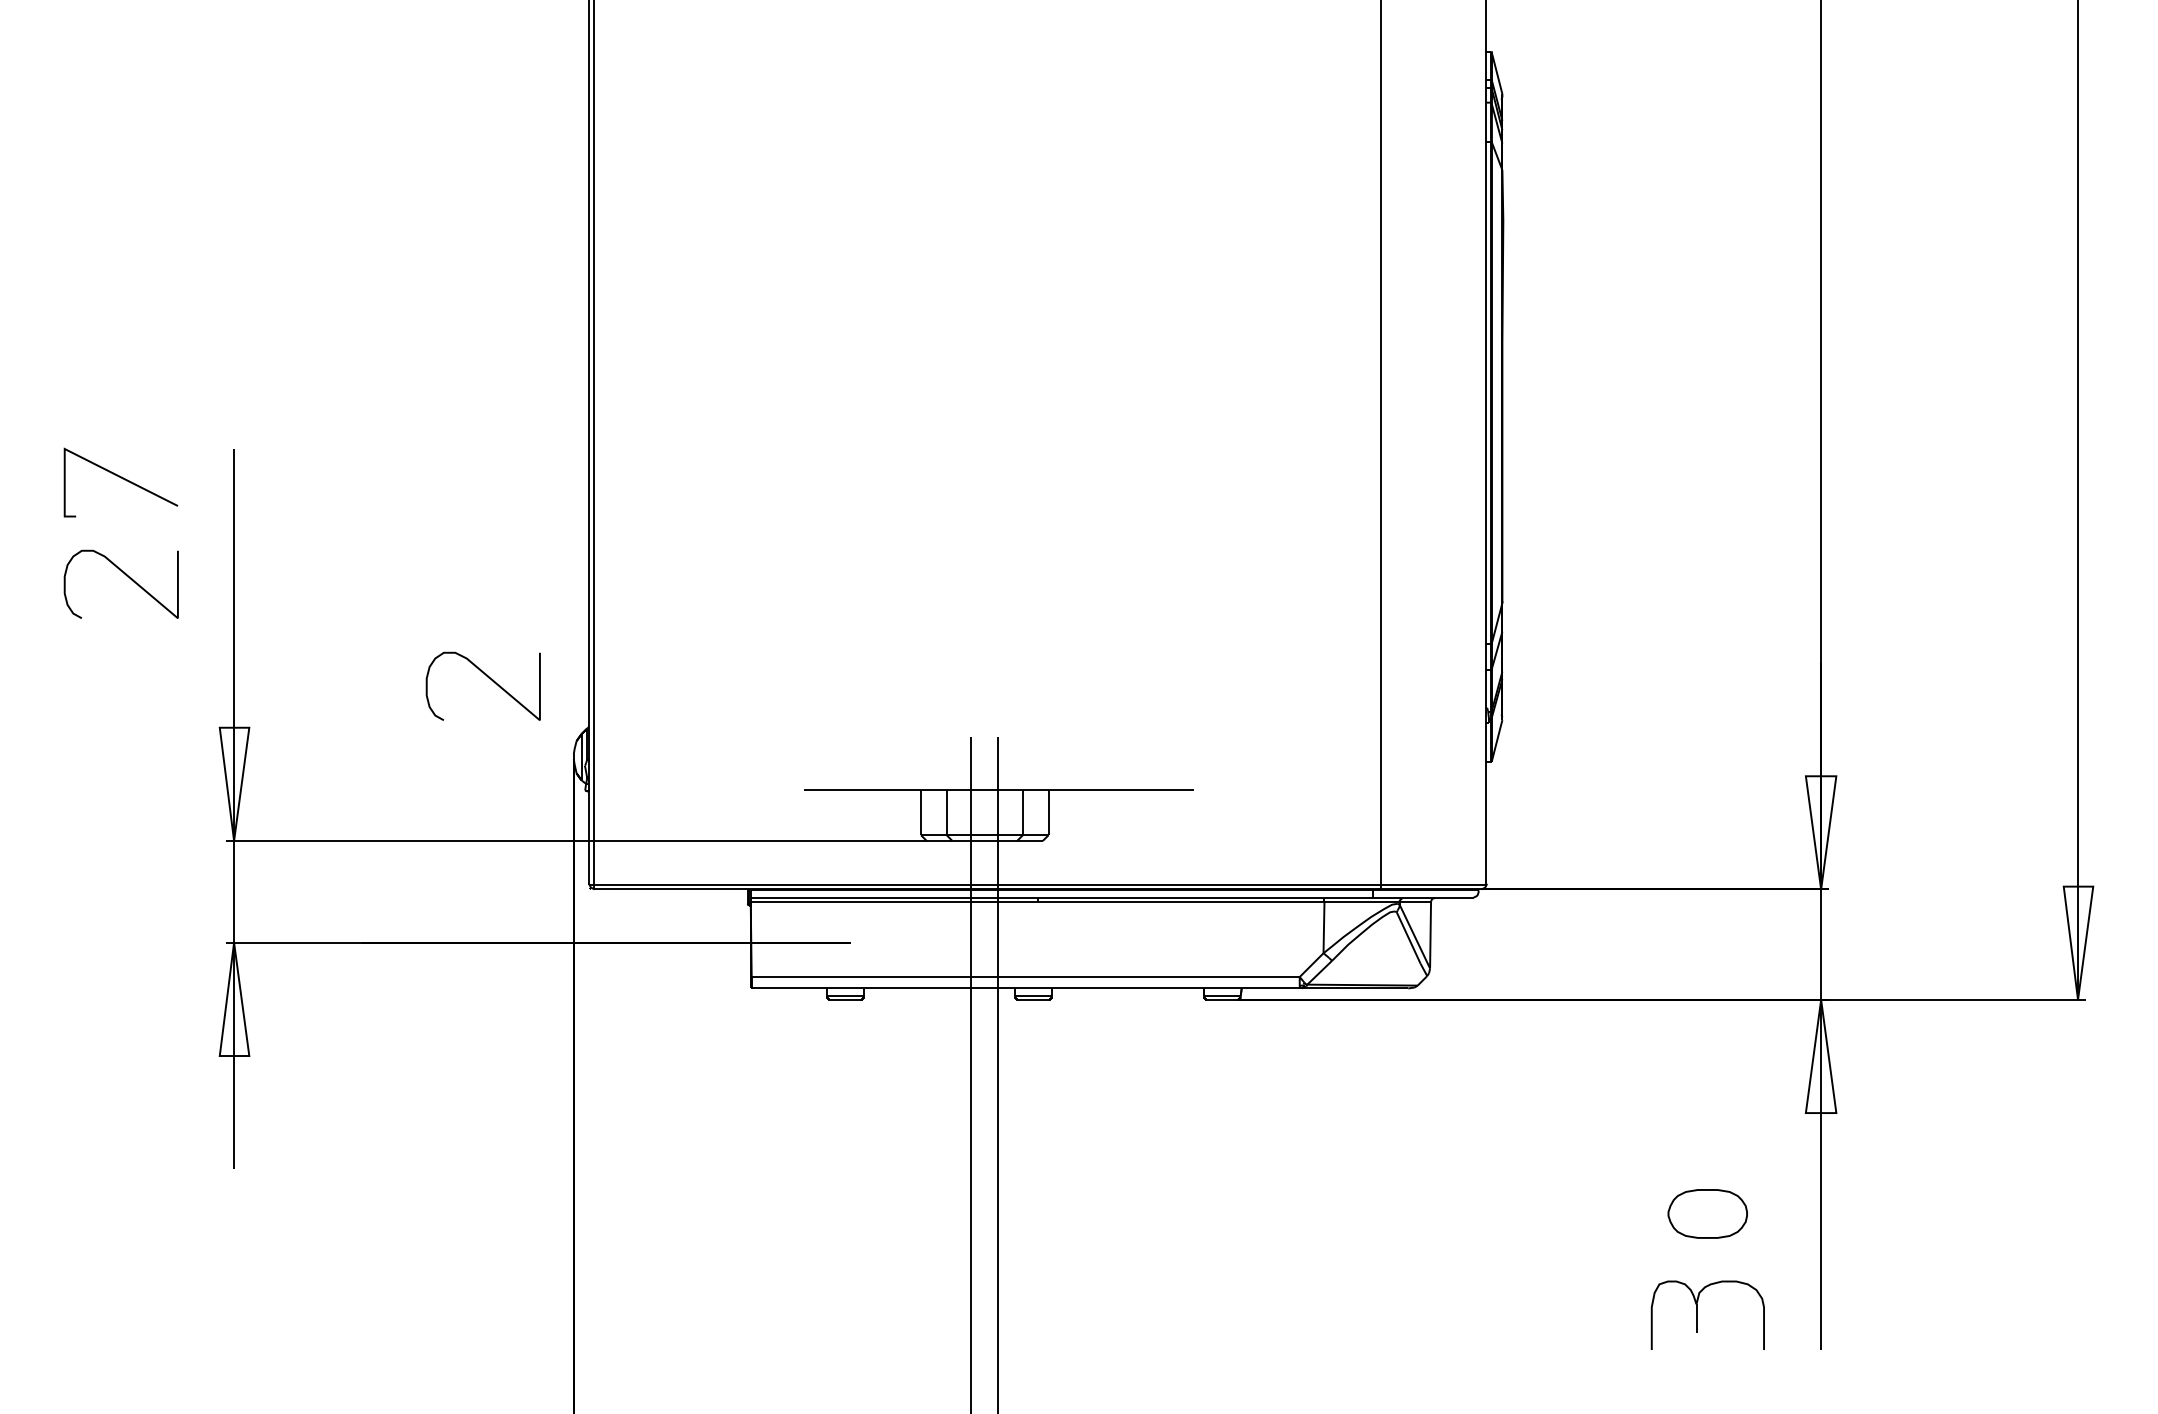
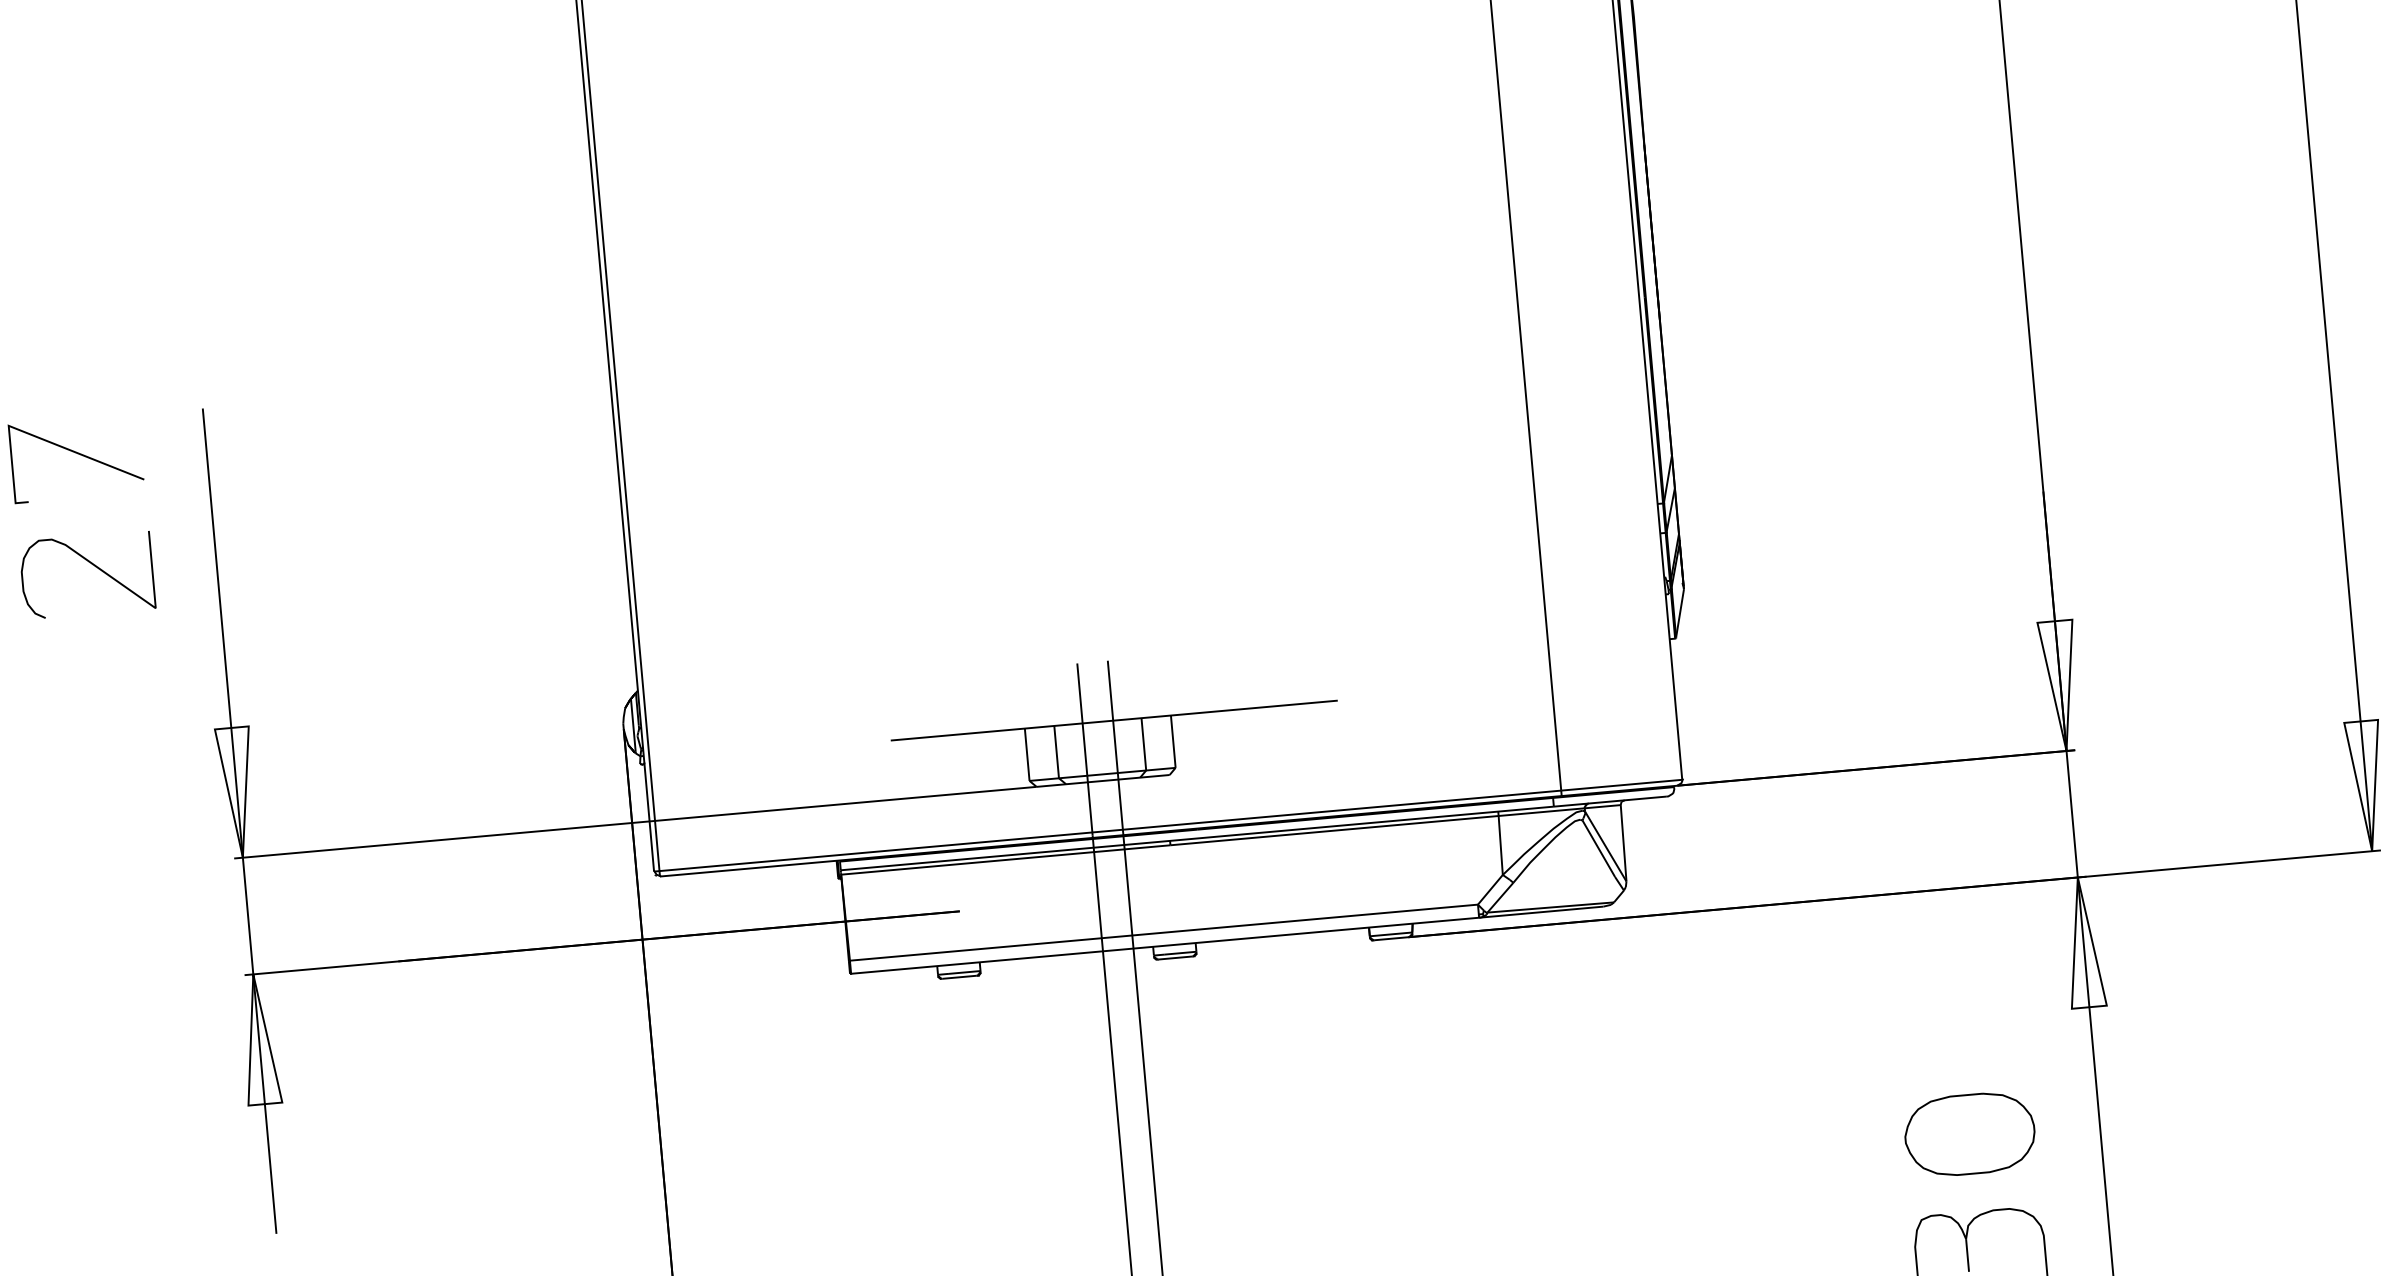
curve: (488, 678) -> (517, 645), removed
part: (1707, 1213) -> (1969, 1133), size x1.43

